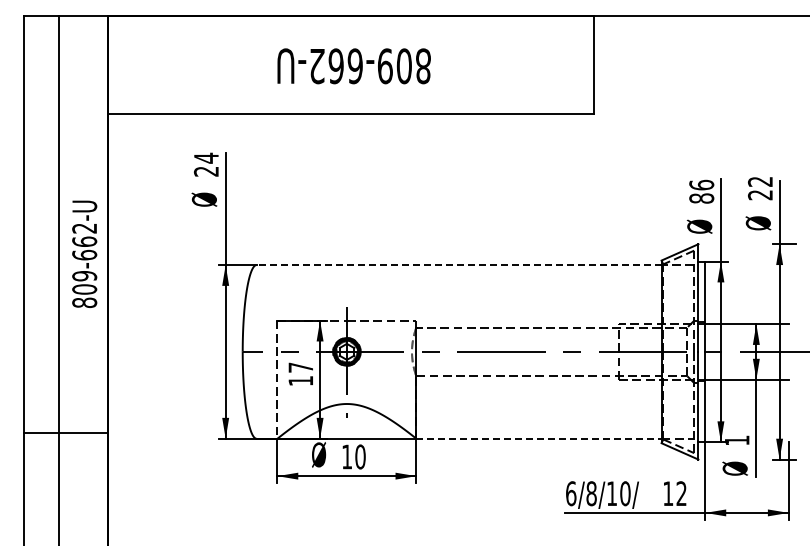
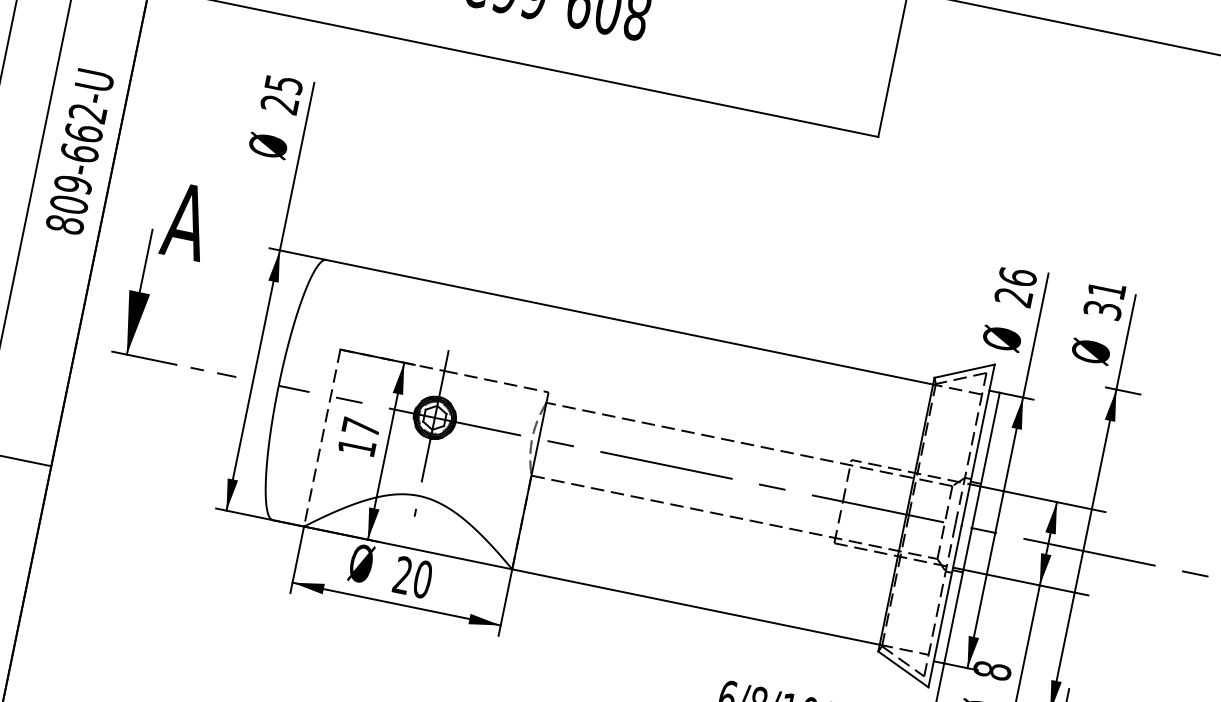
text: (206, 157) -> (284, 83), 24 -> 25
text: (759, 188) -> (1103, 299), 22 -> 31
text: (701, 198) -> (1013, 297), 86 -> 26
text: (84, 253) -> (79, 150), moved
line: (458, 265) -> (628, 322), dashed -> solid
part: (172, 282) -> (194, 260), added
line: (539, 438) -> (696, 606), dashed -> solid
text: (736, 440) -> (991, 670), 1 -> 8
text: (346, 456) -> (402, 574), 10 -> 20

